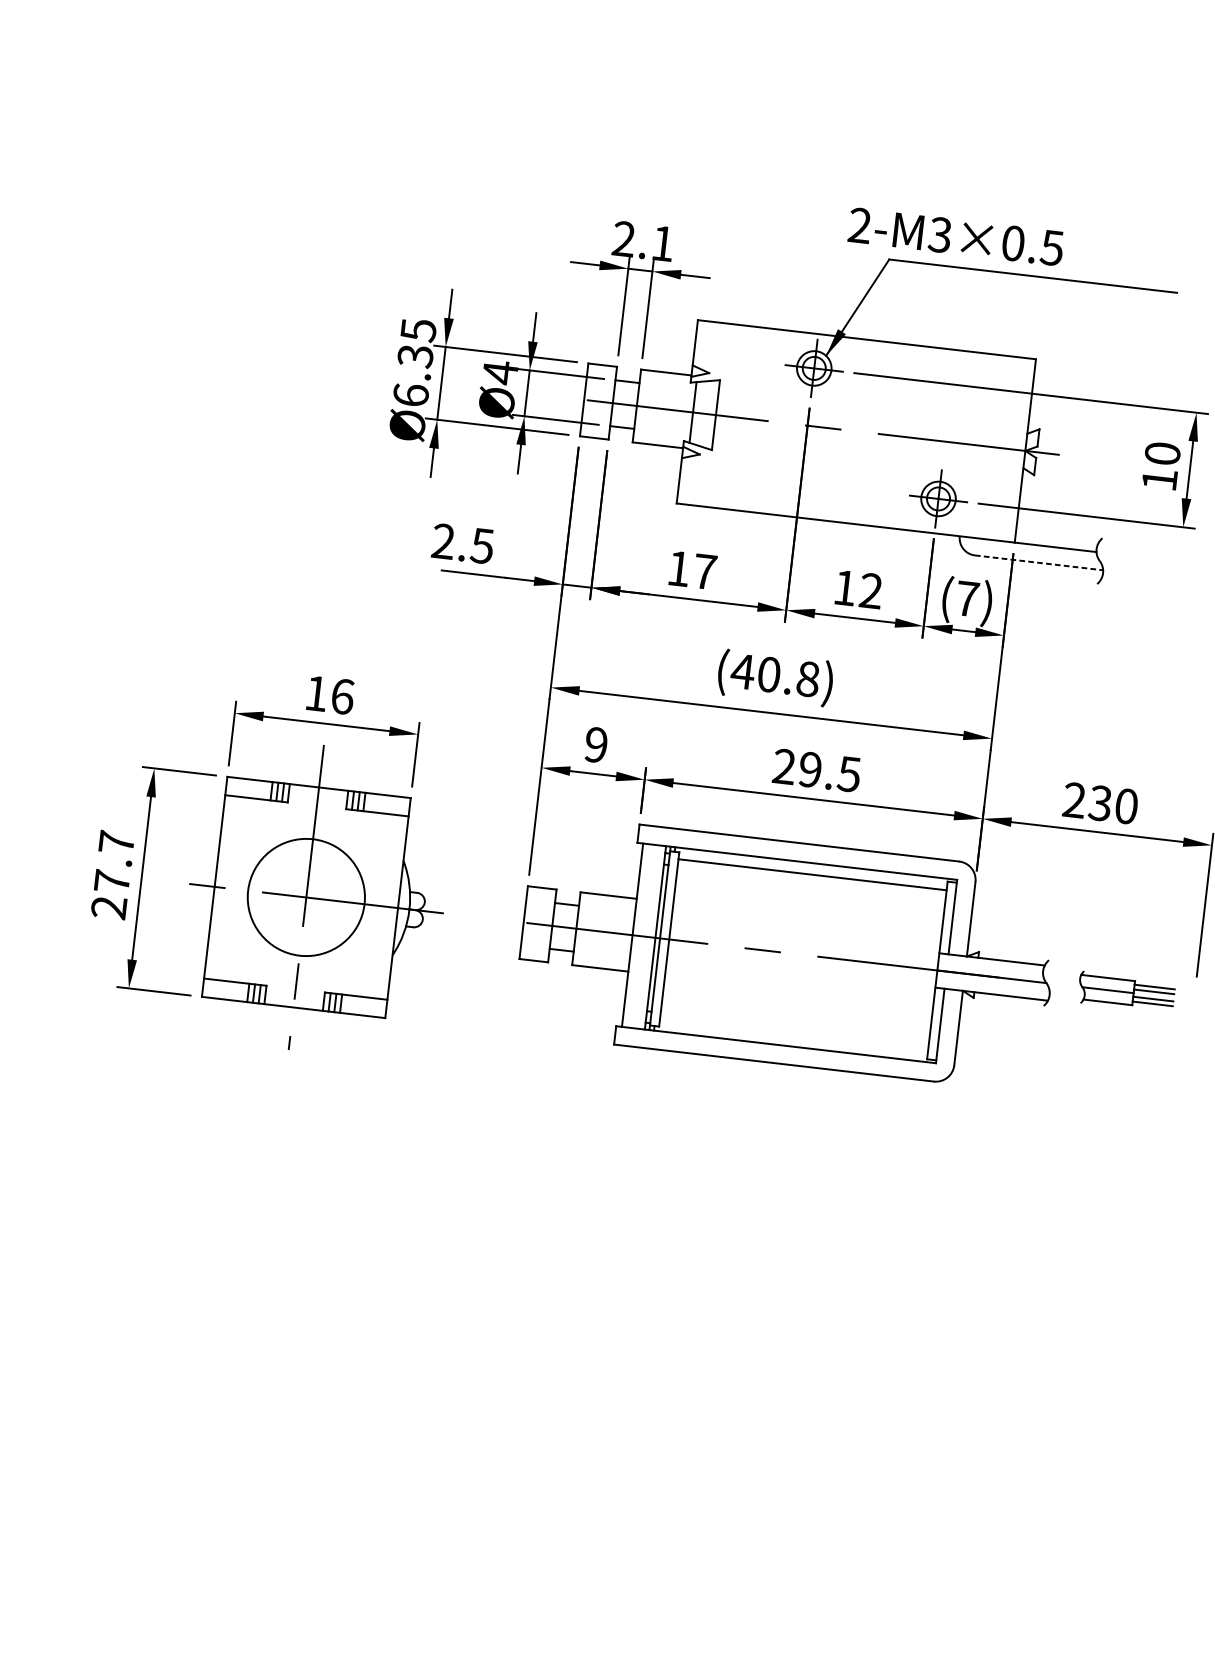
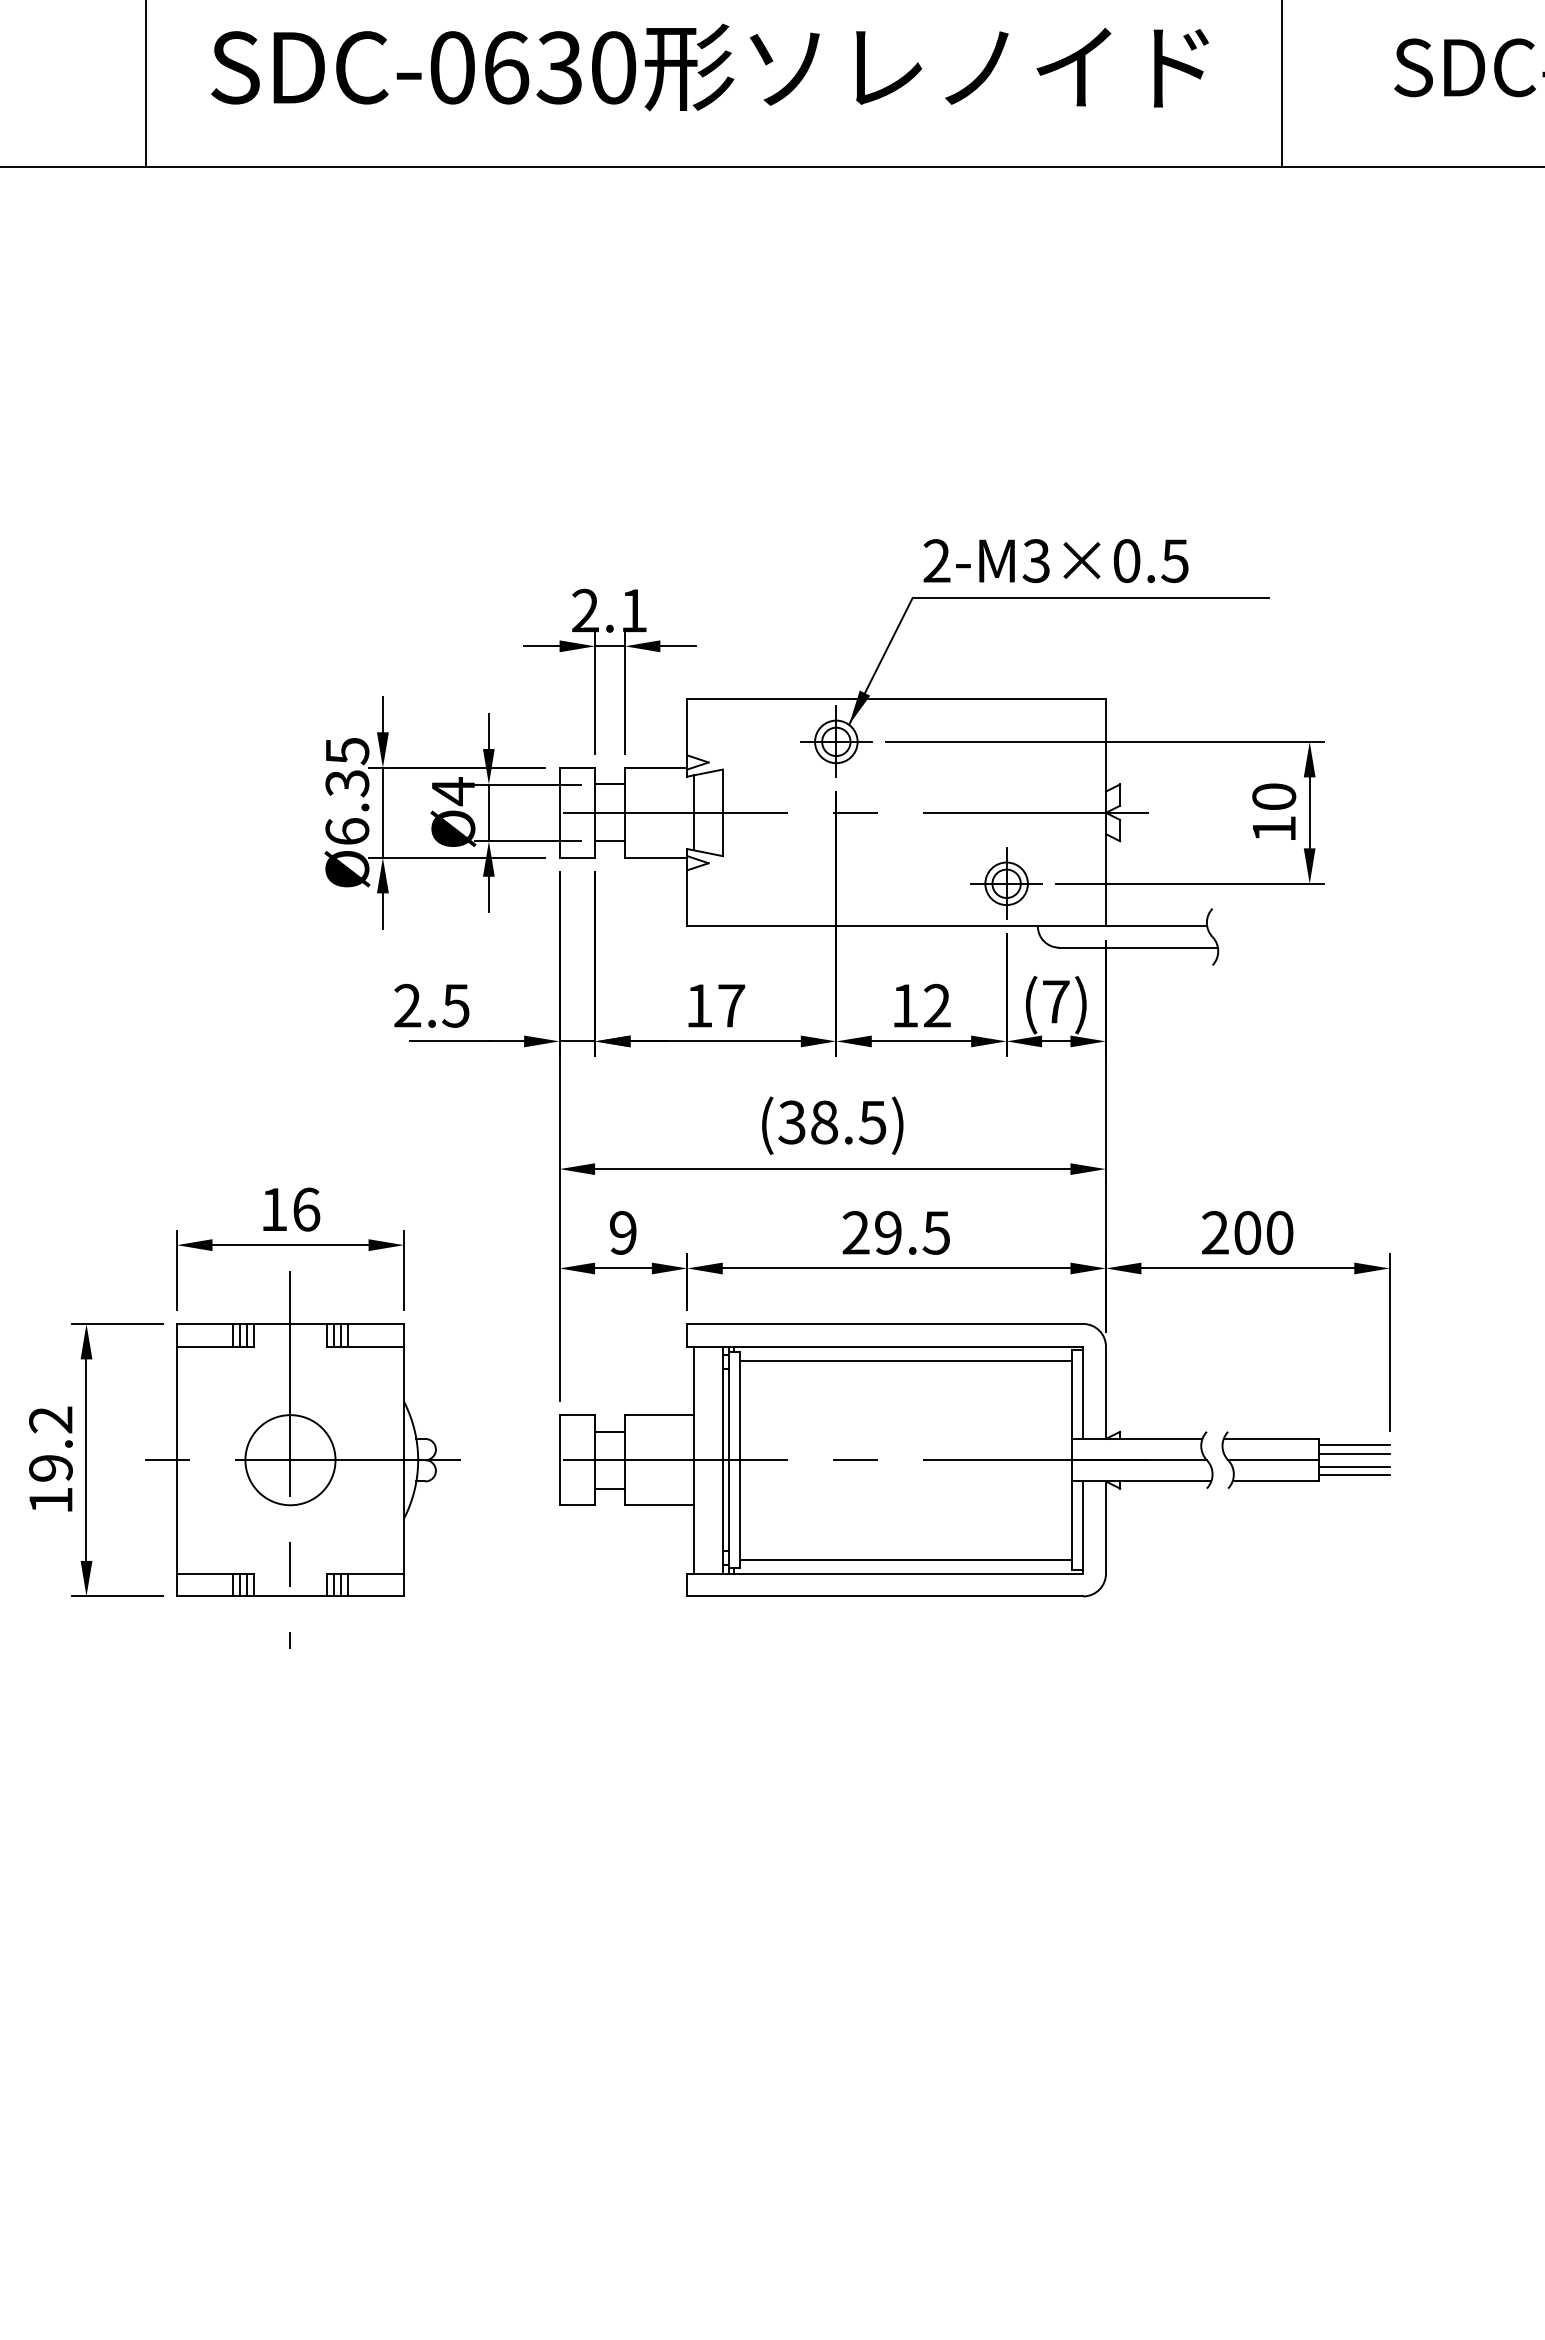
text: (955, 237) -> (1055, 561), moved
line: (1039, 562) -> (1139, 947), dashed -> solid
text: (774, 675) -> (831, 1122), (40.8) -> (38.5)
text: (1100, 803) -> (1247, 1232), 230 -> 200
text: (112, 874) -> (50, 1459), 27.7 -> 19.2
circle: (306, 897) -> (290, 1460), size x0.62
part: (1126, 991) -> (1305, 1459), size x1.43
line: (793, 1035) -> (905, 1559), added

